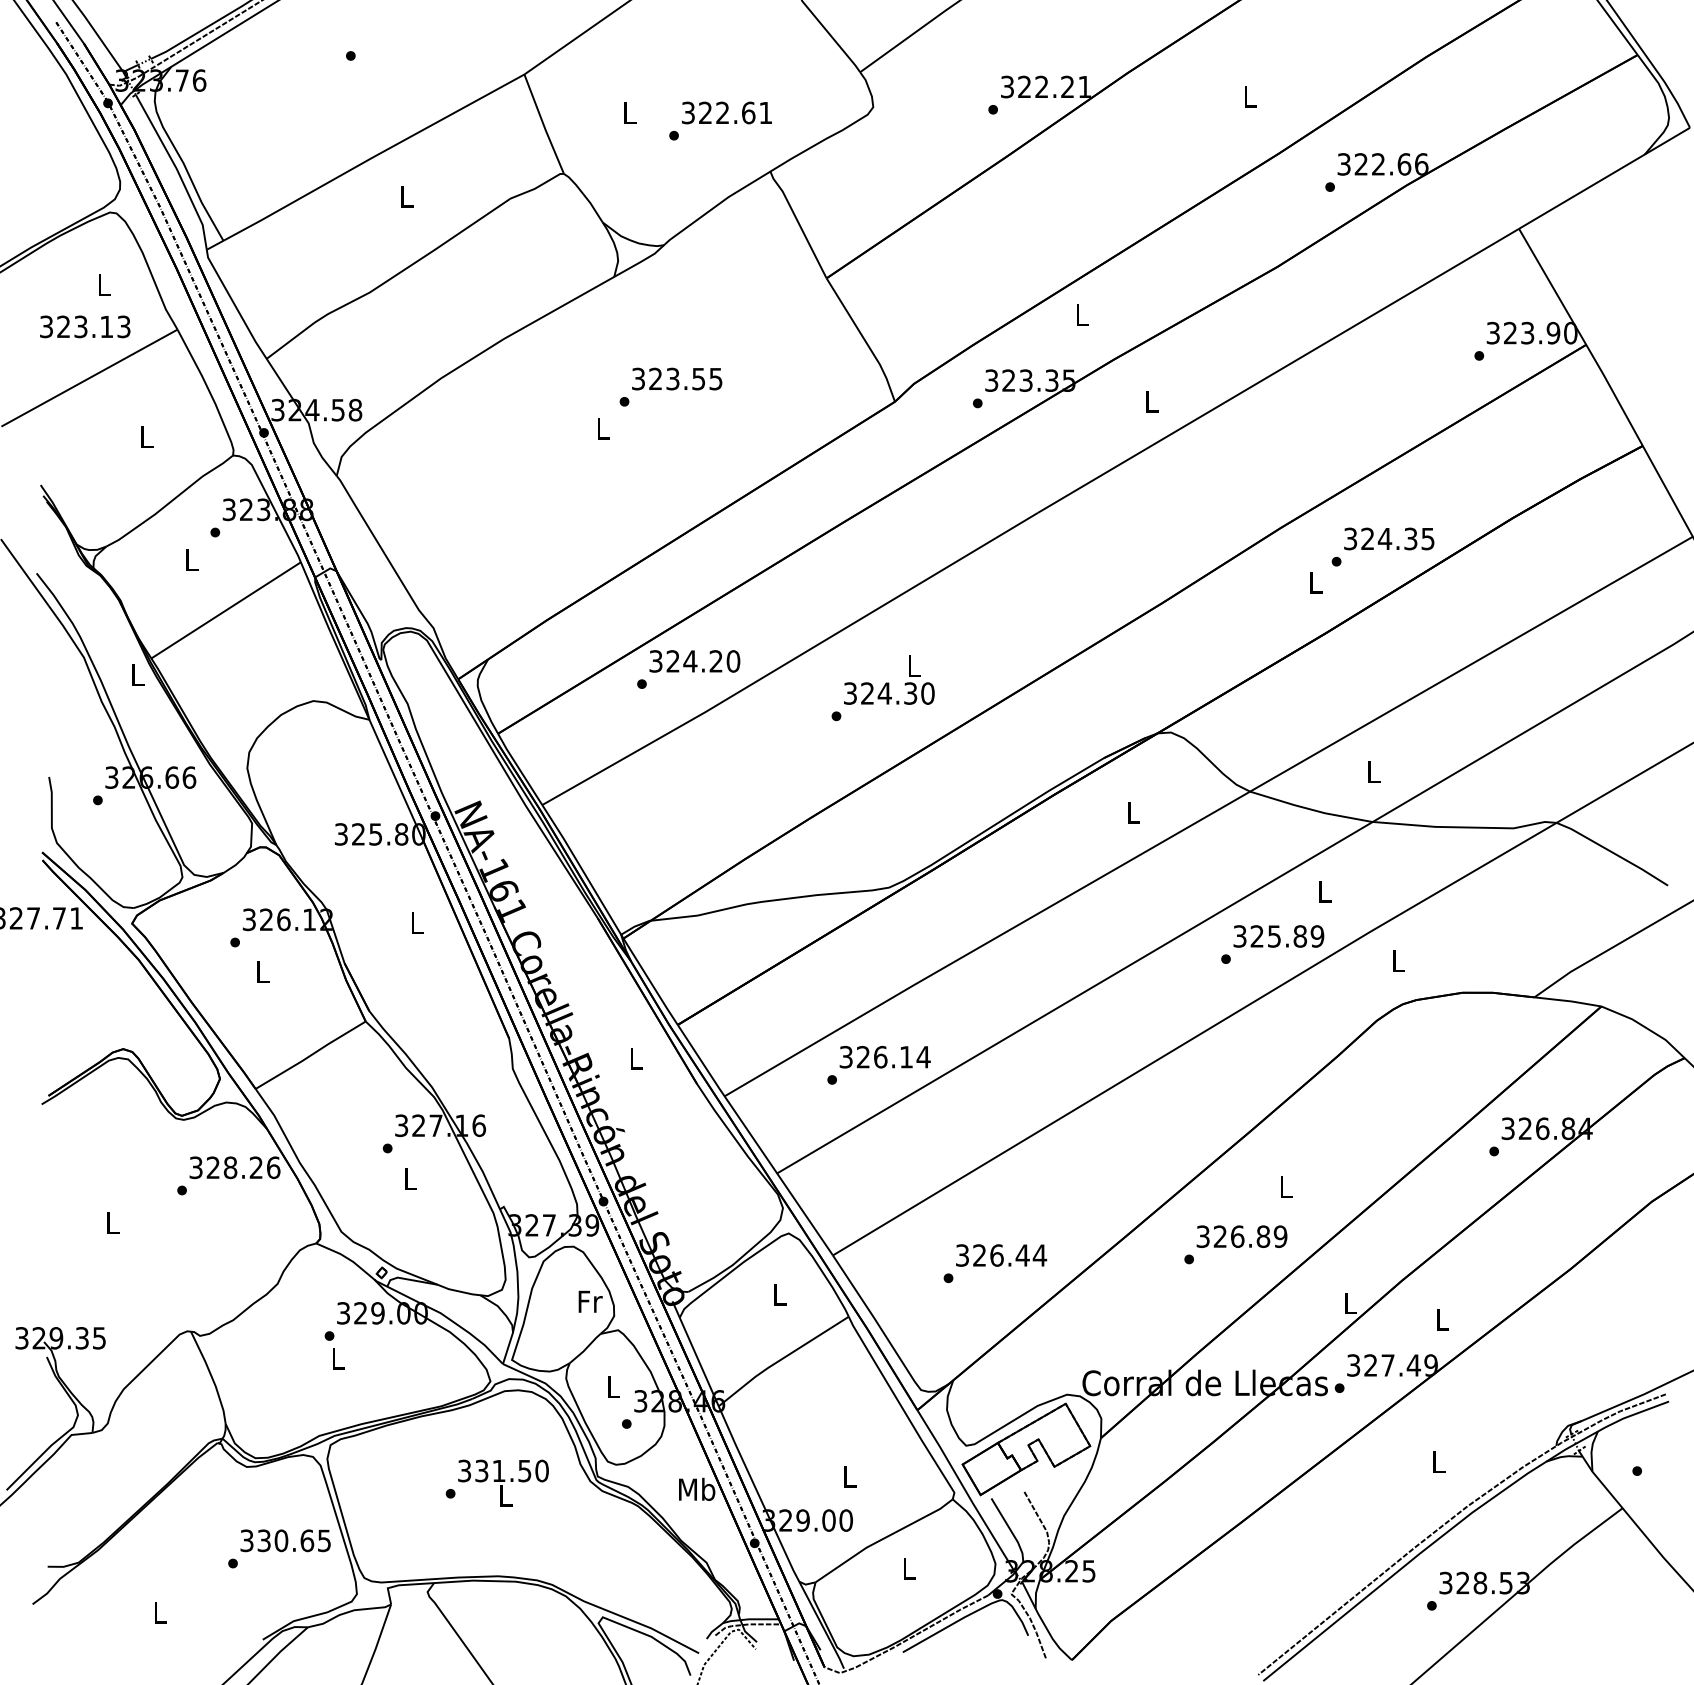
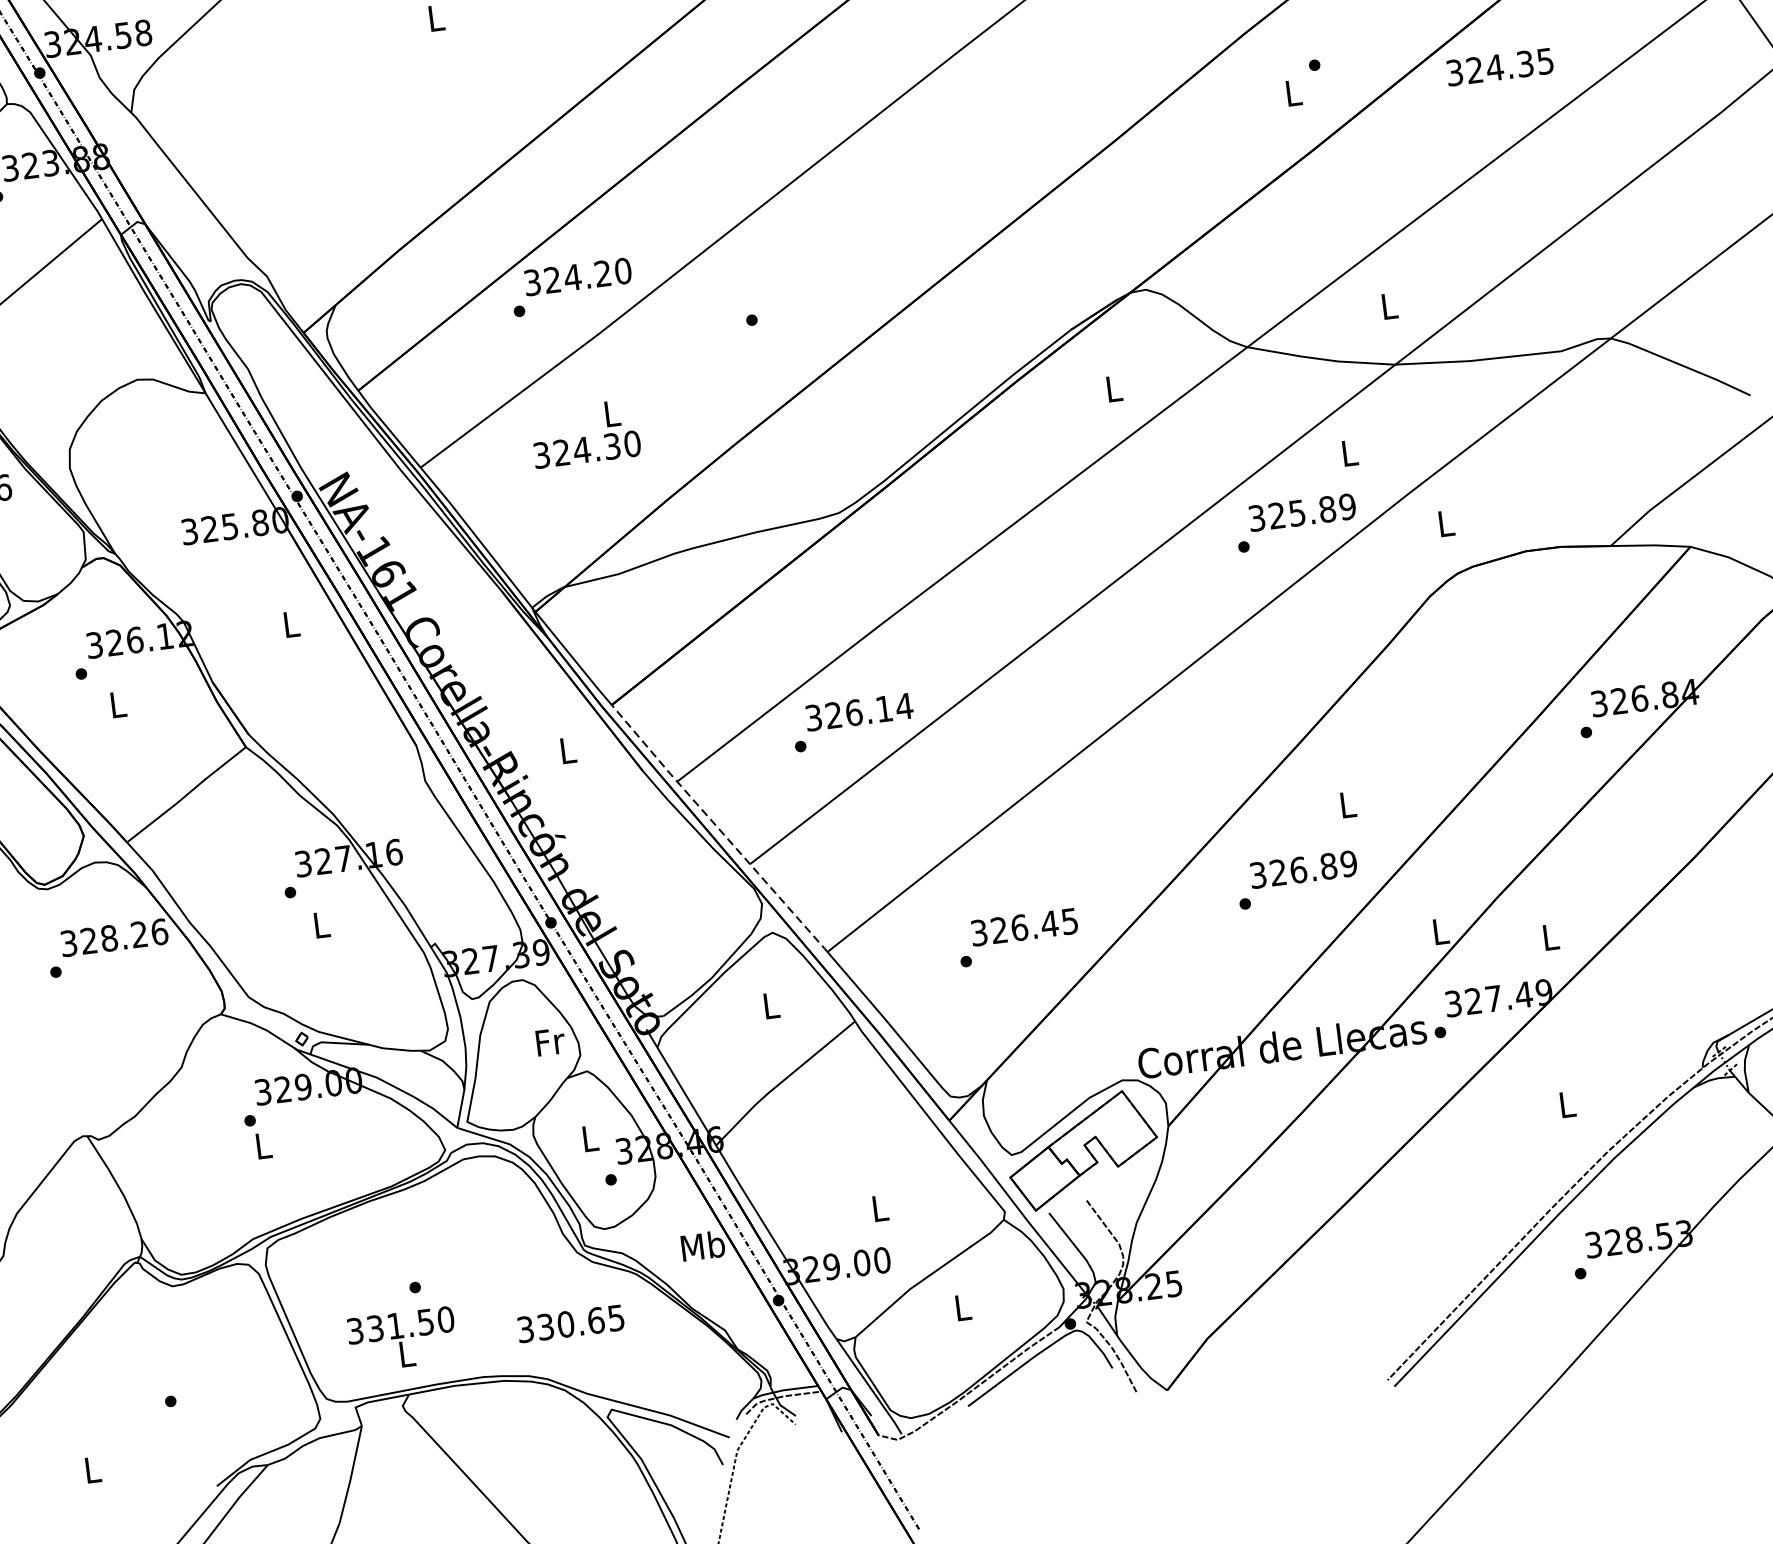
text: (1389, 538) -> (1500, 66), moved
text: (889, 679) -> (585, 433), moved
line: (754, 1139) -> (718, 827), solid -> dashed
text: (1039, 1255) -> (1069, 921), 326.44 -> 326.45
text: (503, 1482) -> (402, 1338), moved
text: (285, 1540) -> (570, 1323), moved

